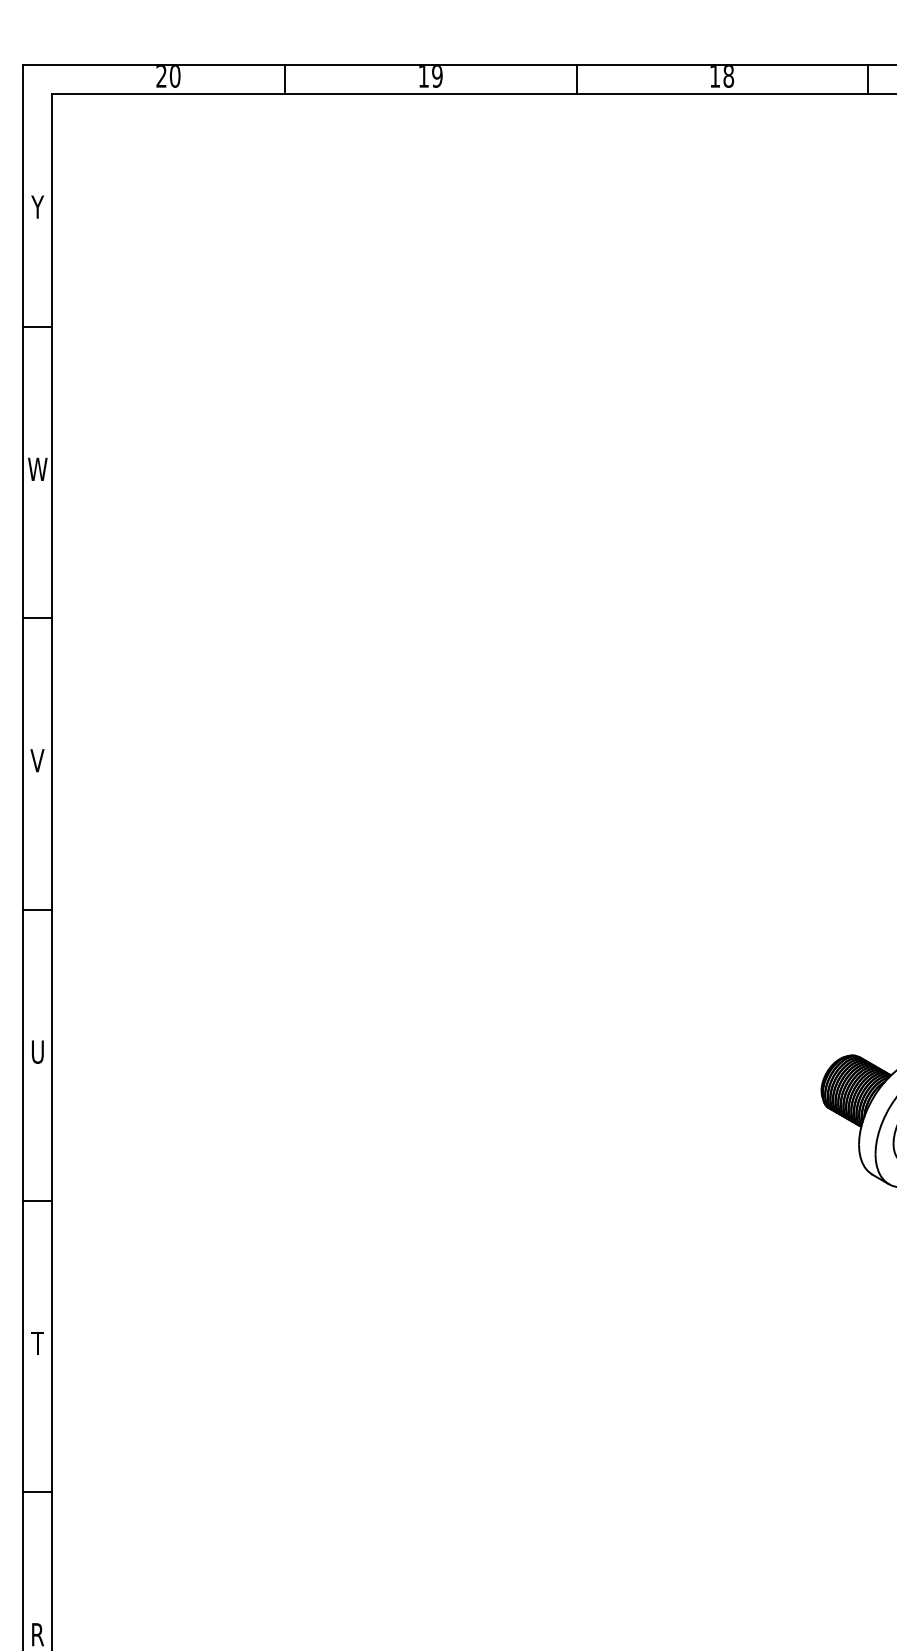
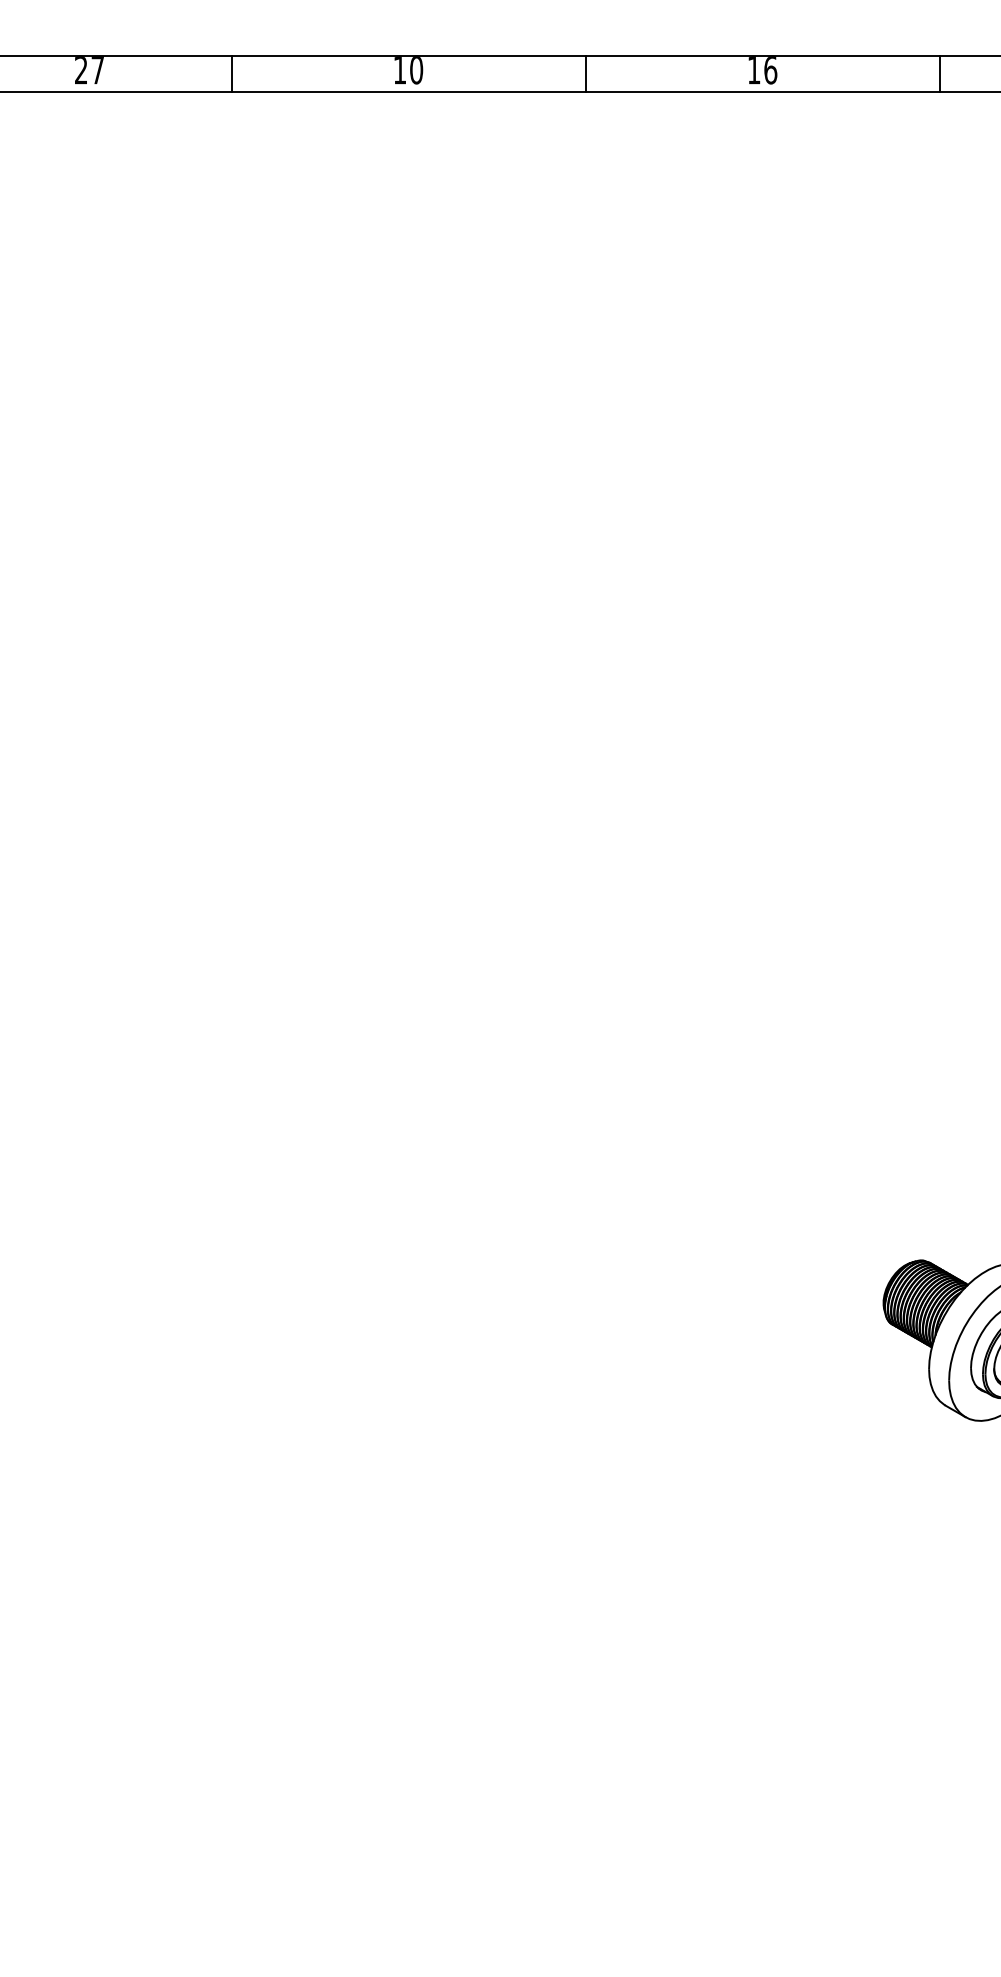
text: (174, 76) -> (96, 70), 20 -> 27
text: (437, 76) -> (416, 70), 19 -> 10
text: (728, 76) -> (770, 70), 18 -> 16

